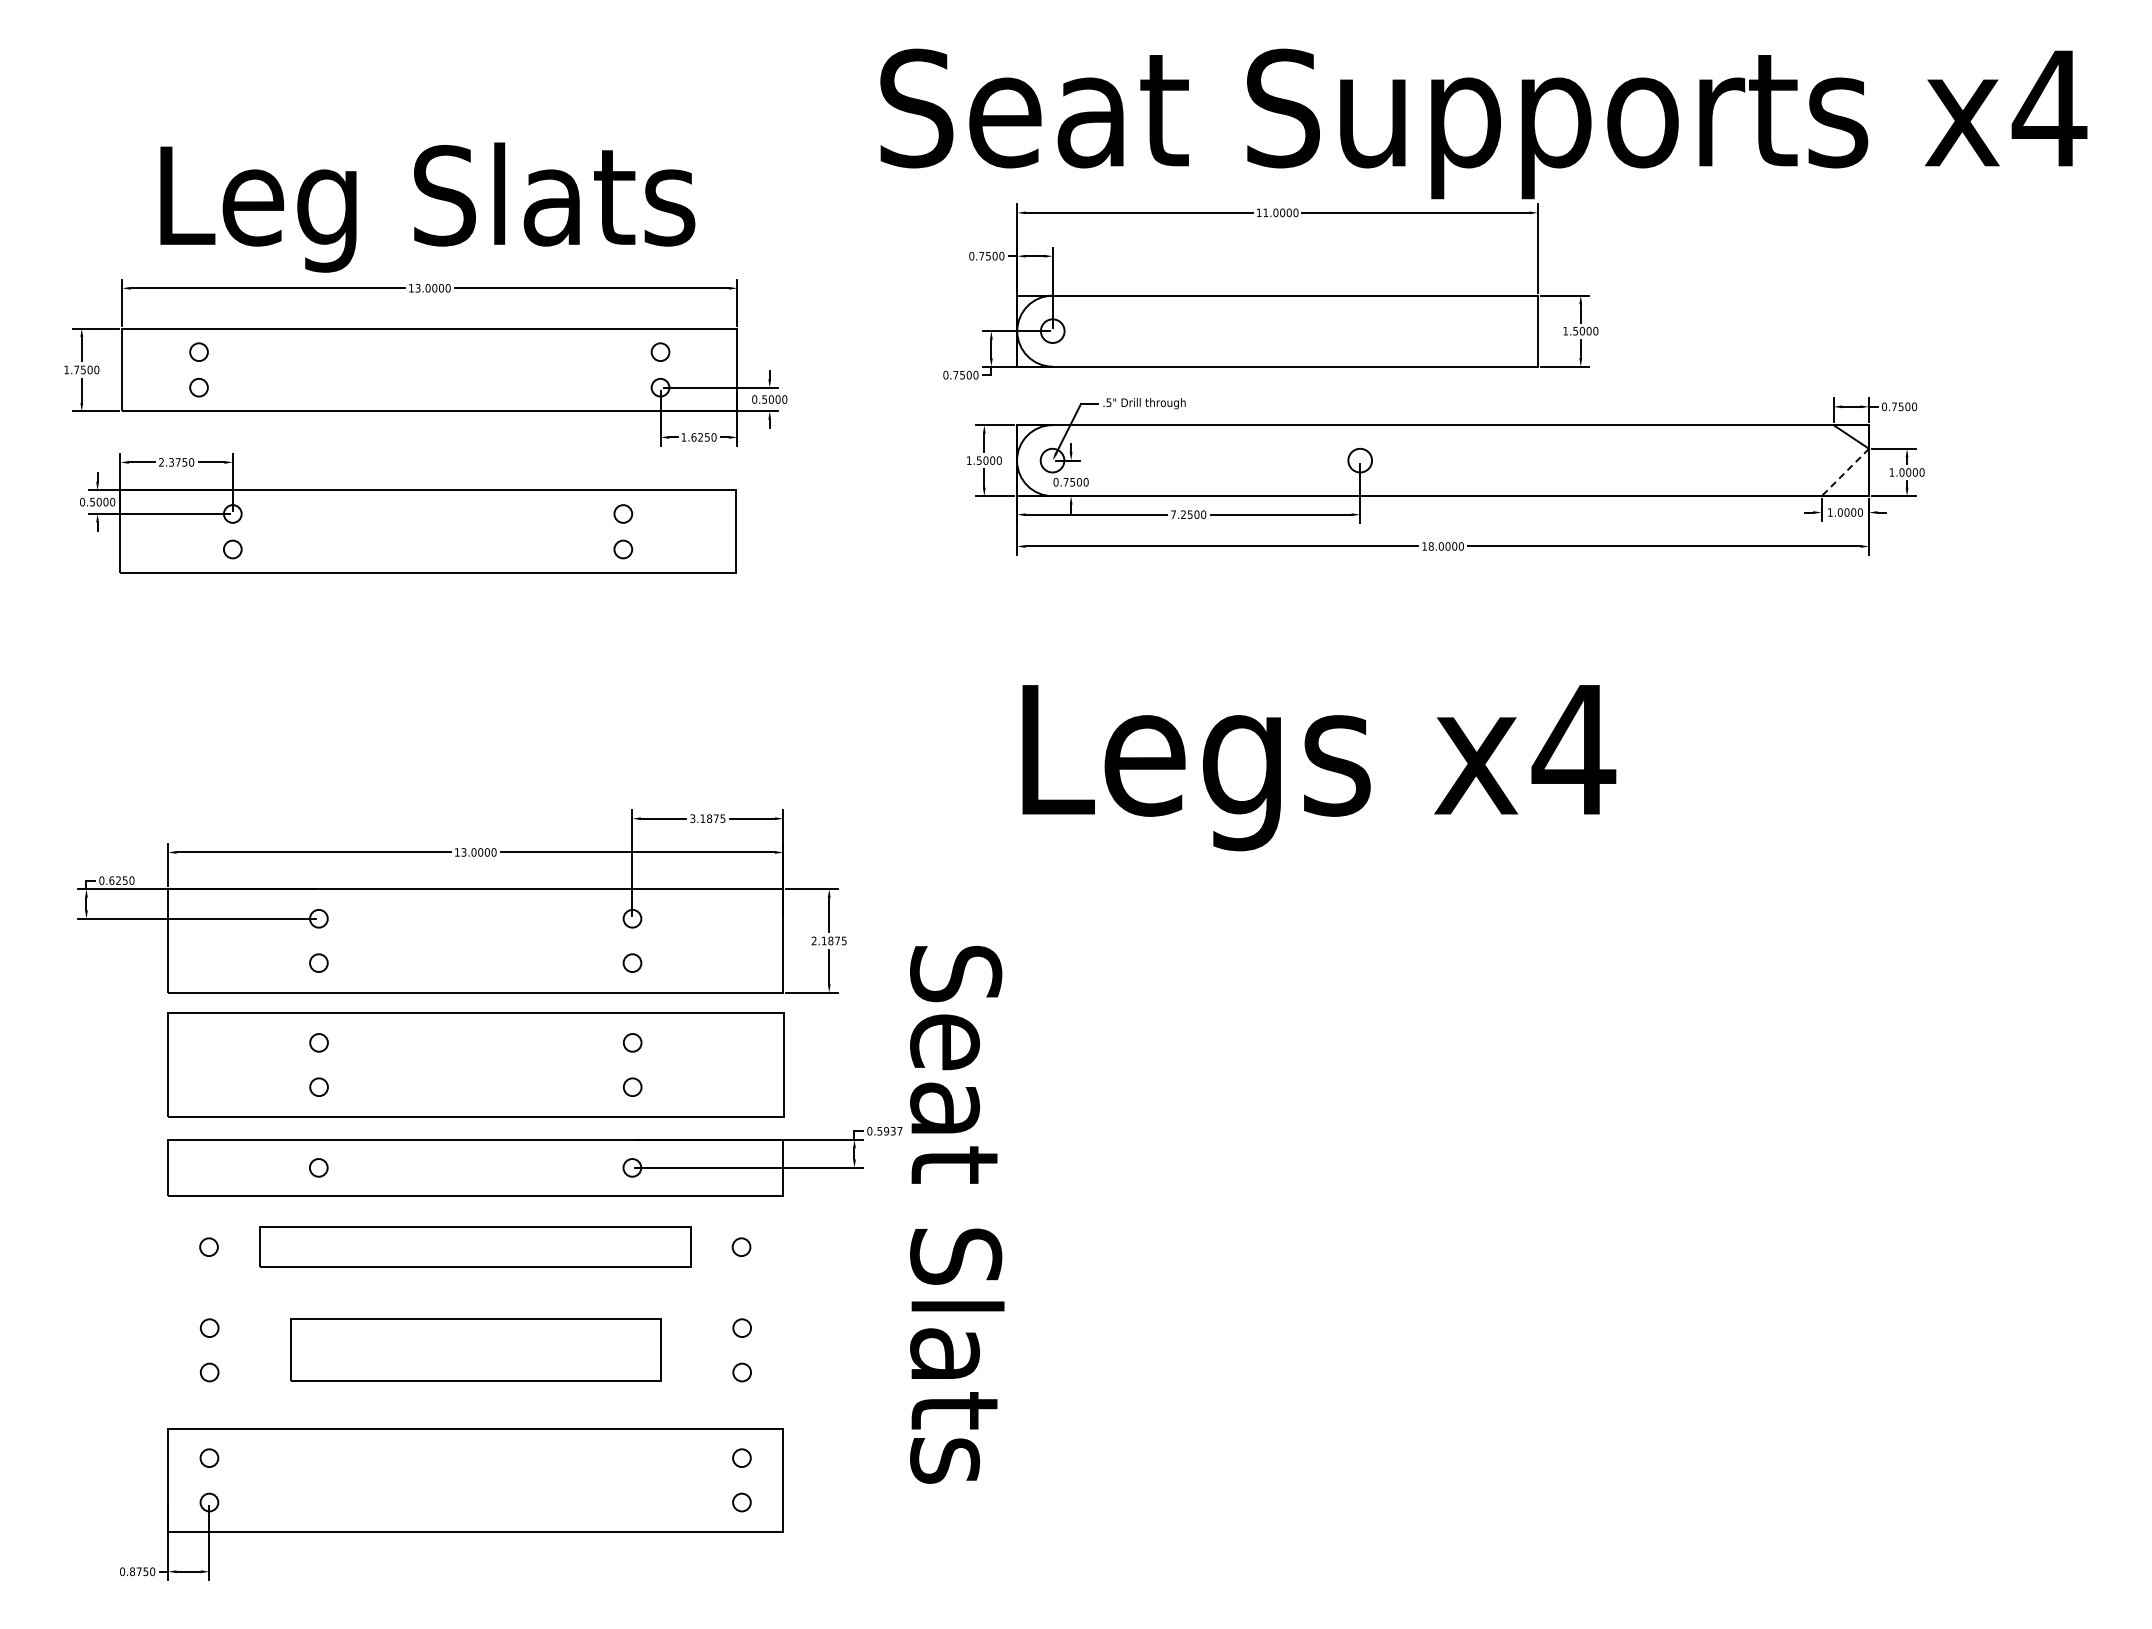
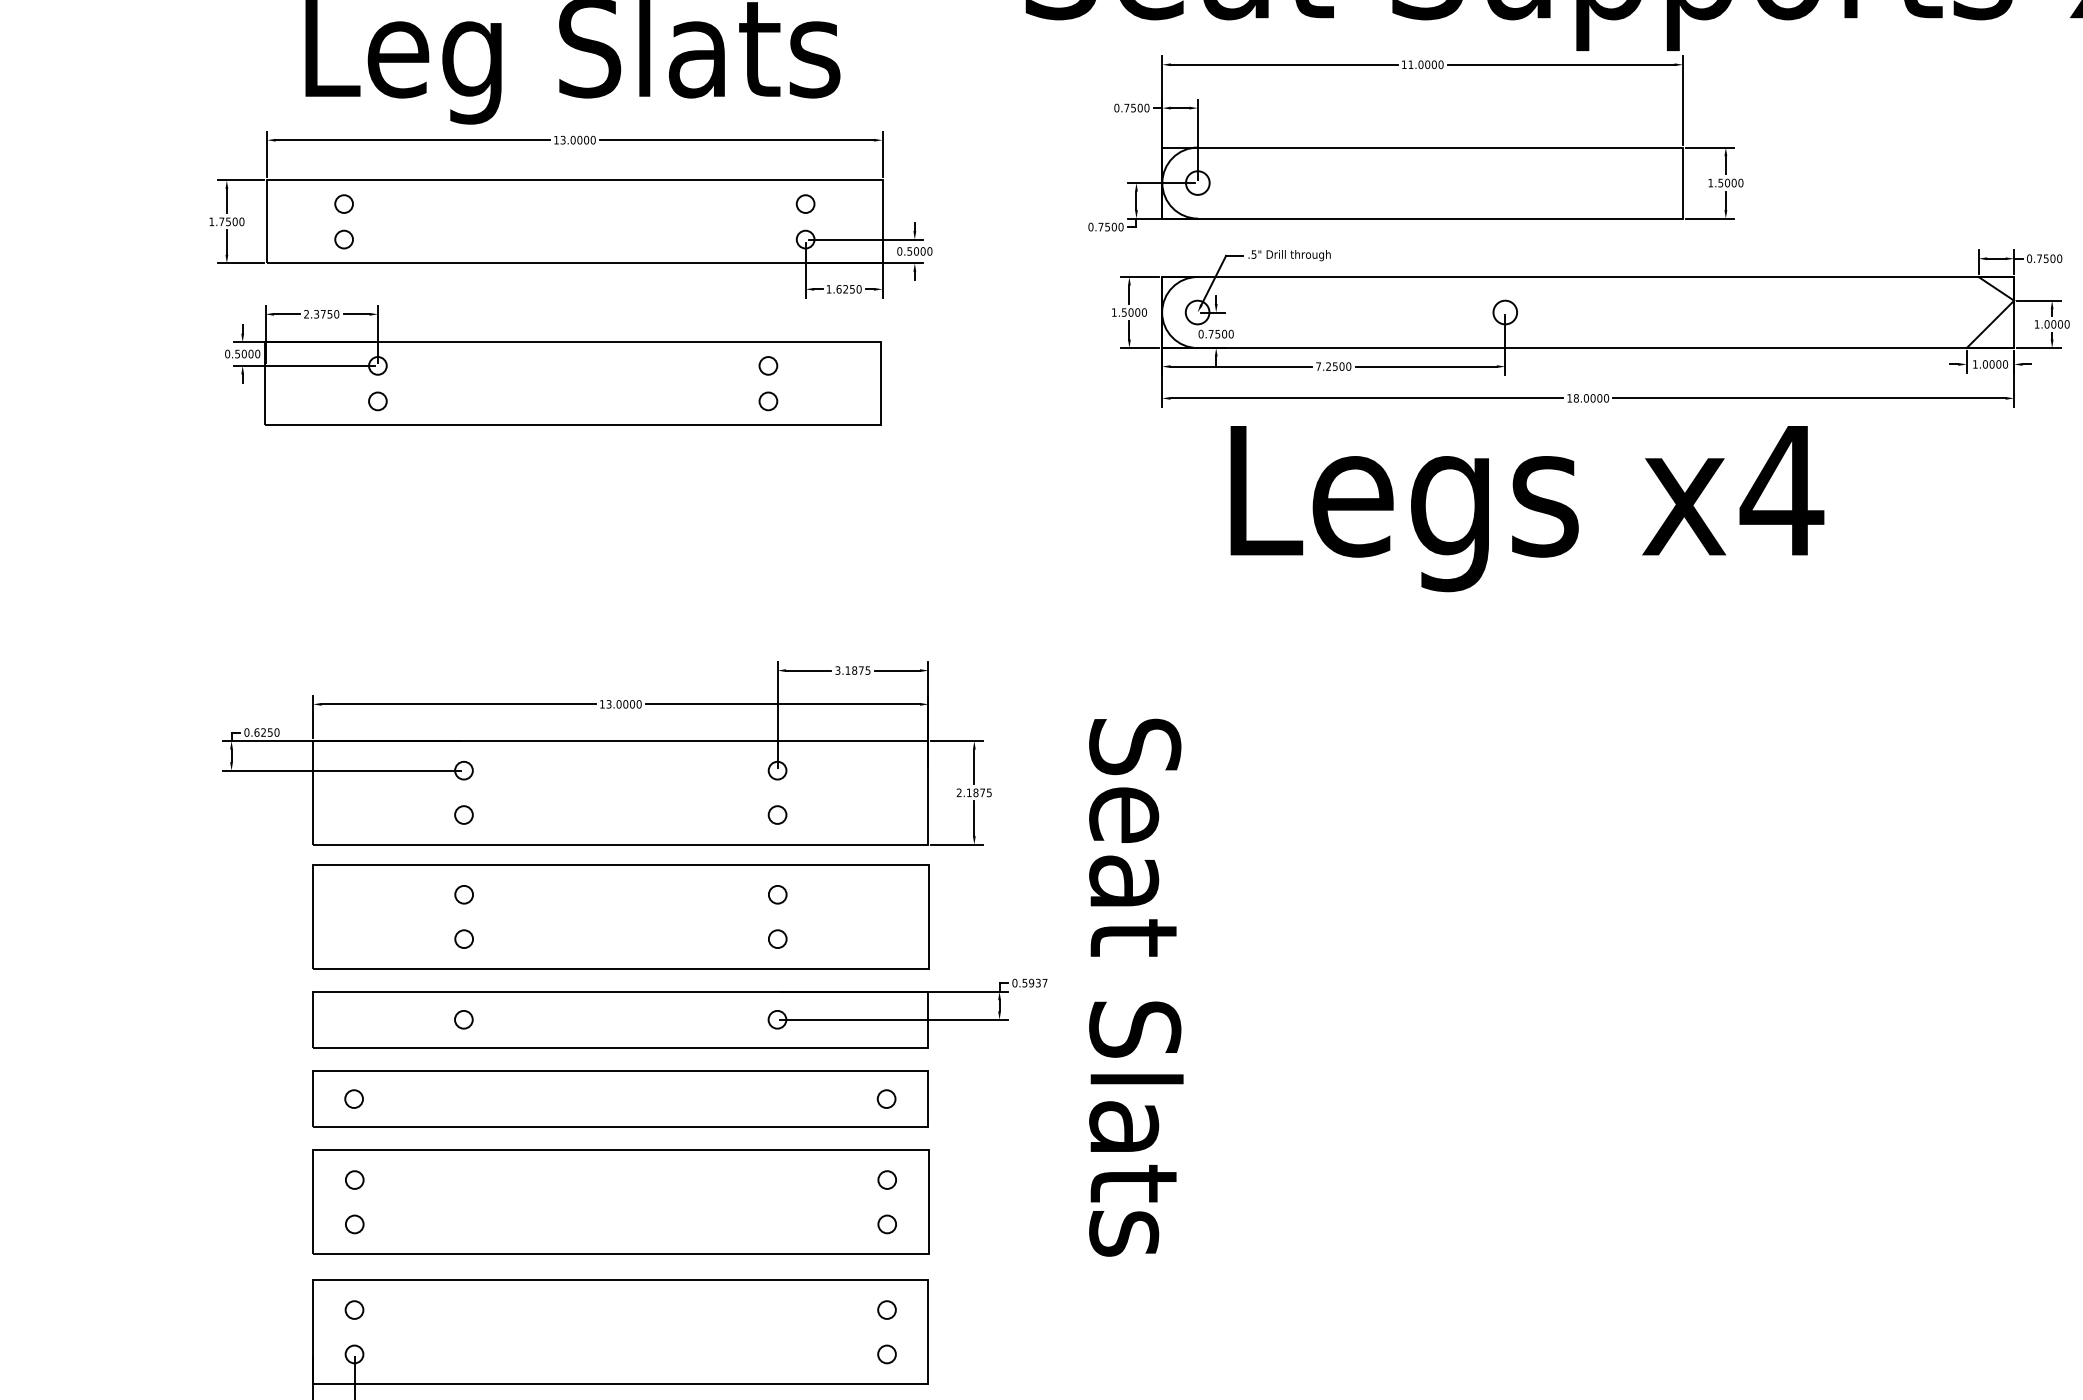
line: (1845, 472) -> (1990, 324), dashed -> solid
text: (1319, 768) -> (1527, 509), moved
text: (957, 1214) -> (1136, 987), moved
part: (475, 1246) -> (620, 1098), size x1.43
part: (475, 1350) -> (620, 1202), size x1.67

